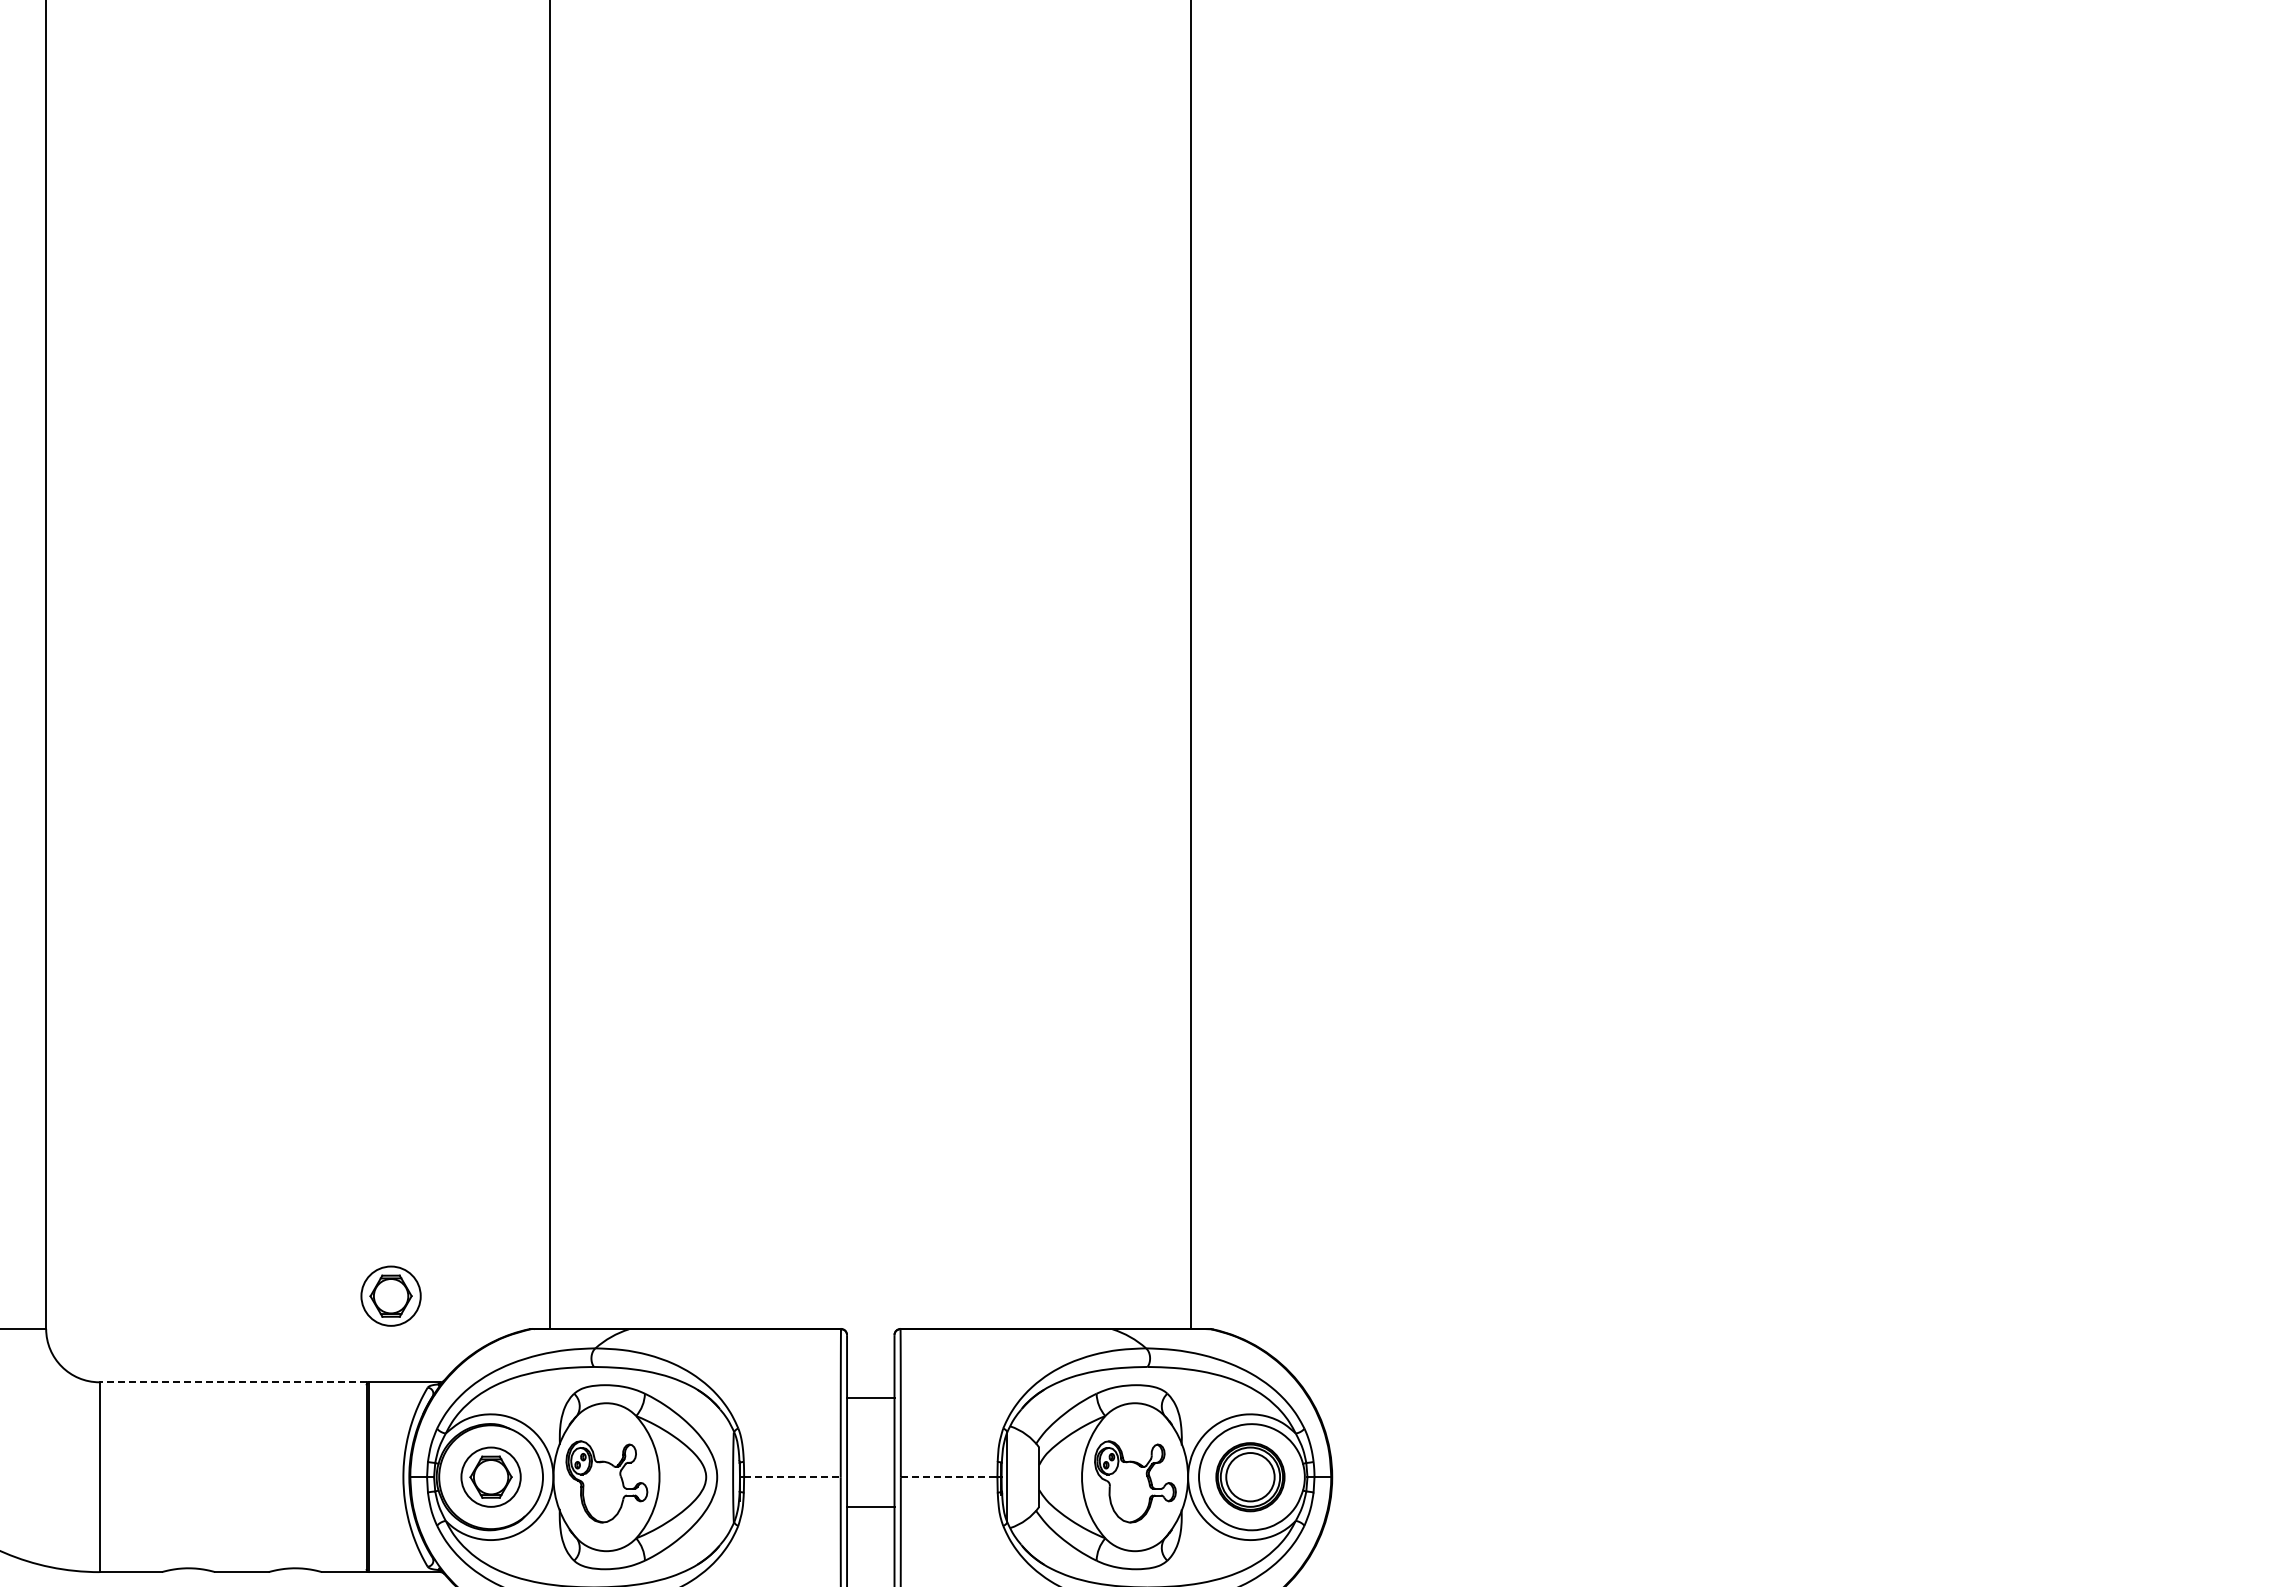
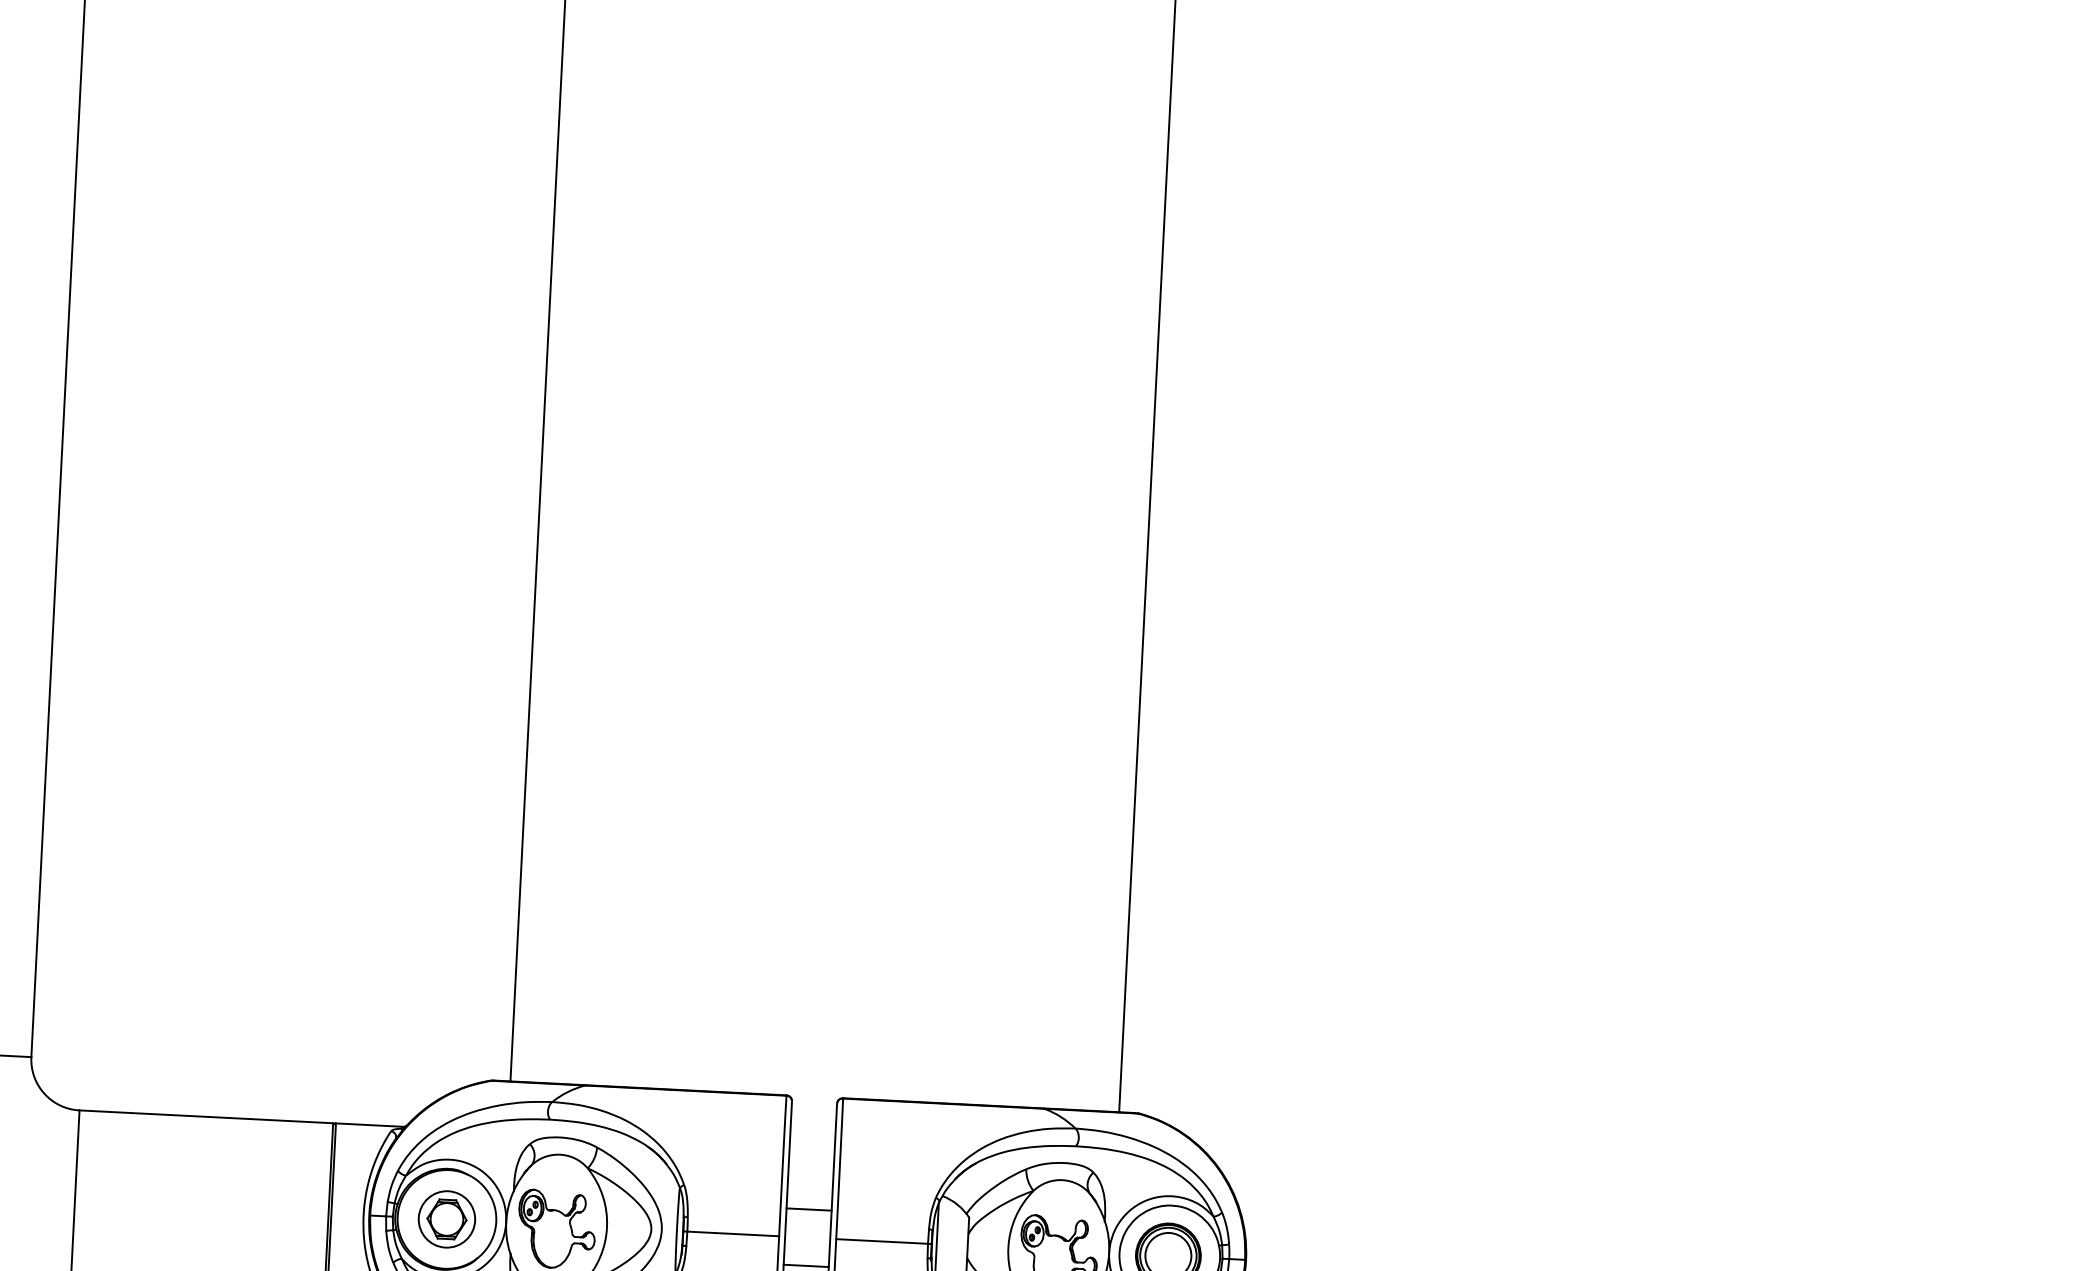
part: (390, 1295) -> (360, 1041), removed
line: (232, 1382) -> (205, 1117), dashed -> solid
line: (870, 1397) -> (808, 1209), moved
line: (792, 1477) -> (733, 1234), dashed -> solid
line: (949, 1477) -> (882, 1241), dashed -> solid

